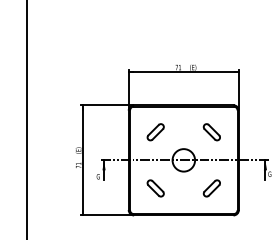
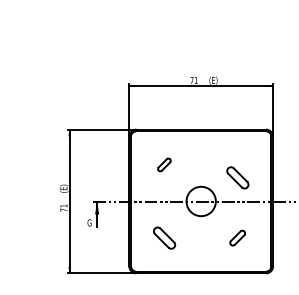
part: (155, 132) -> (164, 165), size x0.6
part: (211, 132) -> (237, 178), moved
part: (211, 188) -> (237, 238), size x0.7

